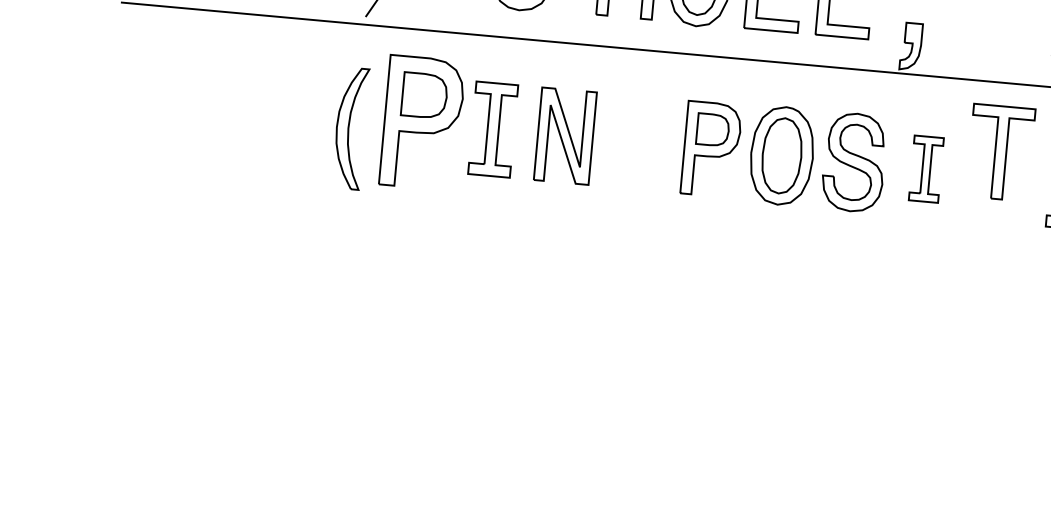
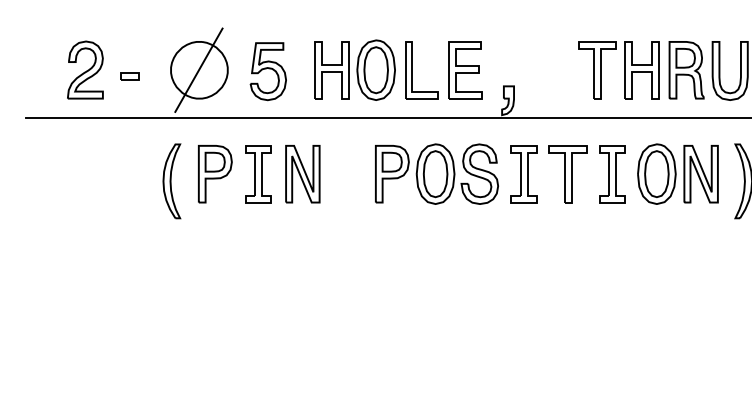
part: (422, 123) -> (215, 174), size x0.71
part: (999, 153) -> (567, 174), moved
part: (925, 169) -> (523, 174), size x1.43

